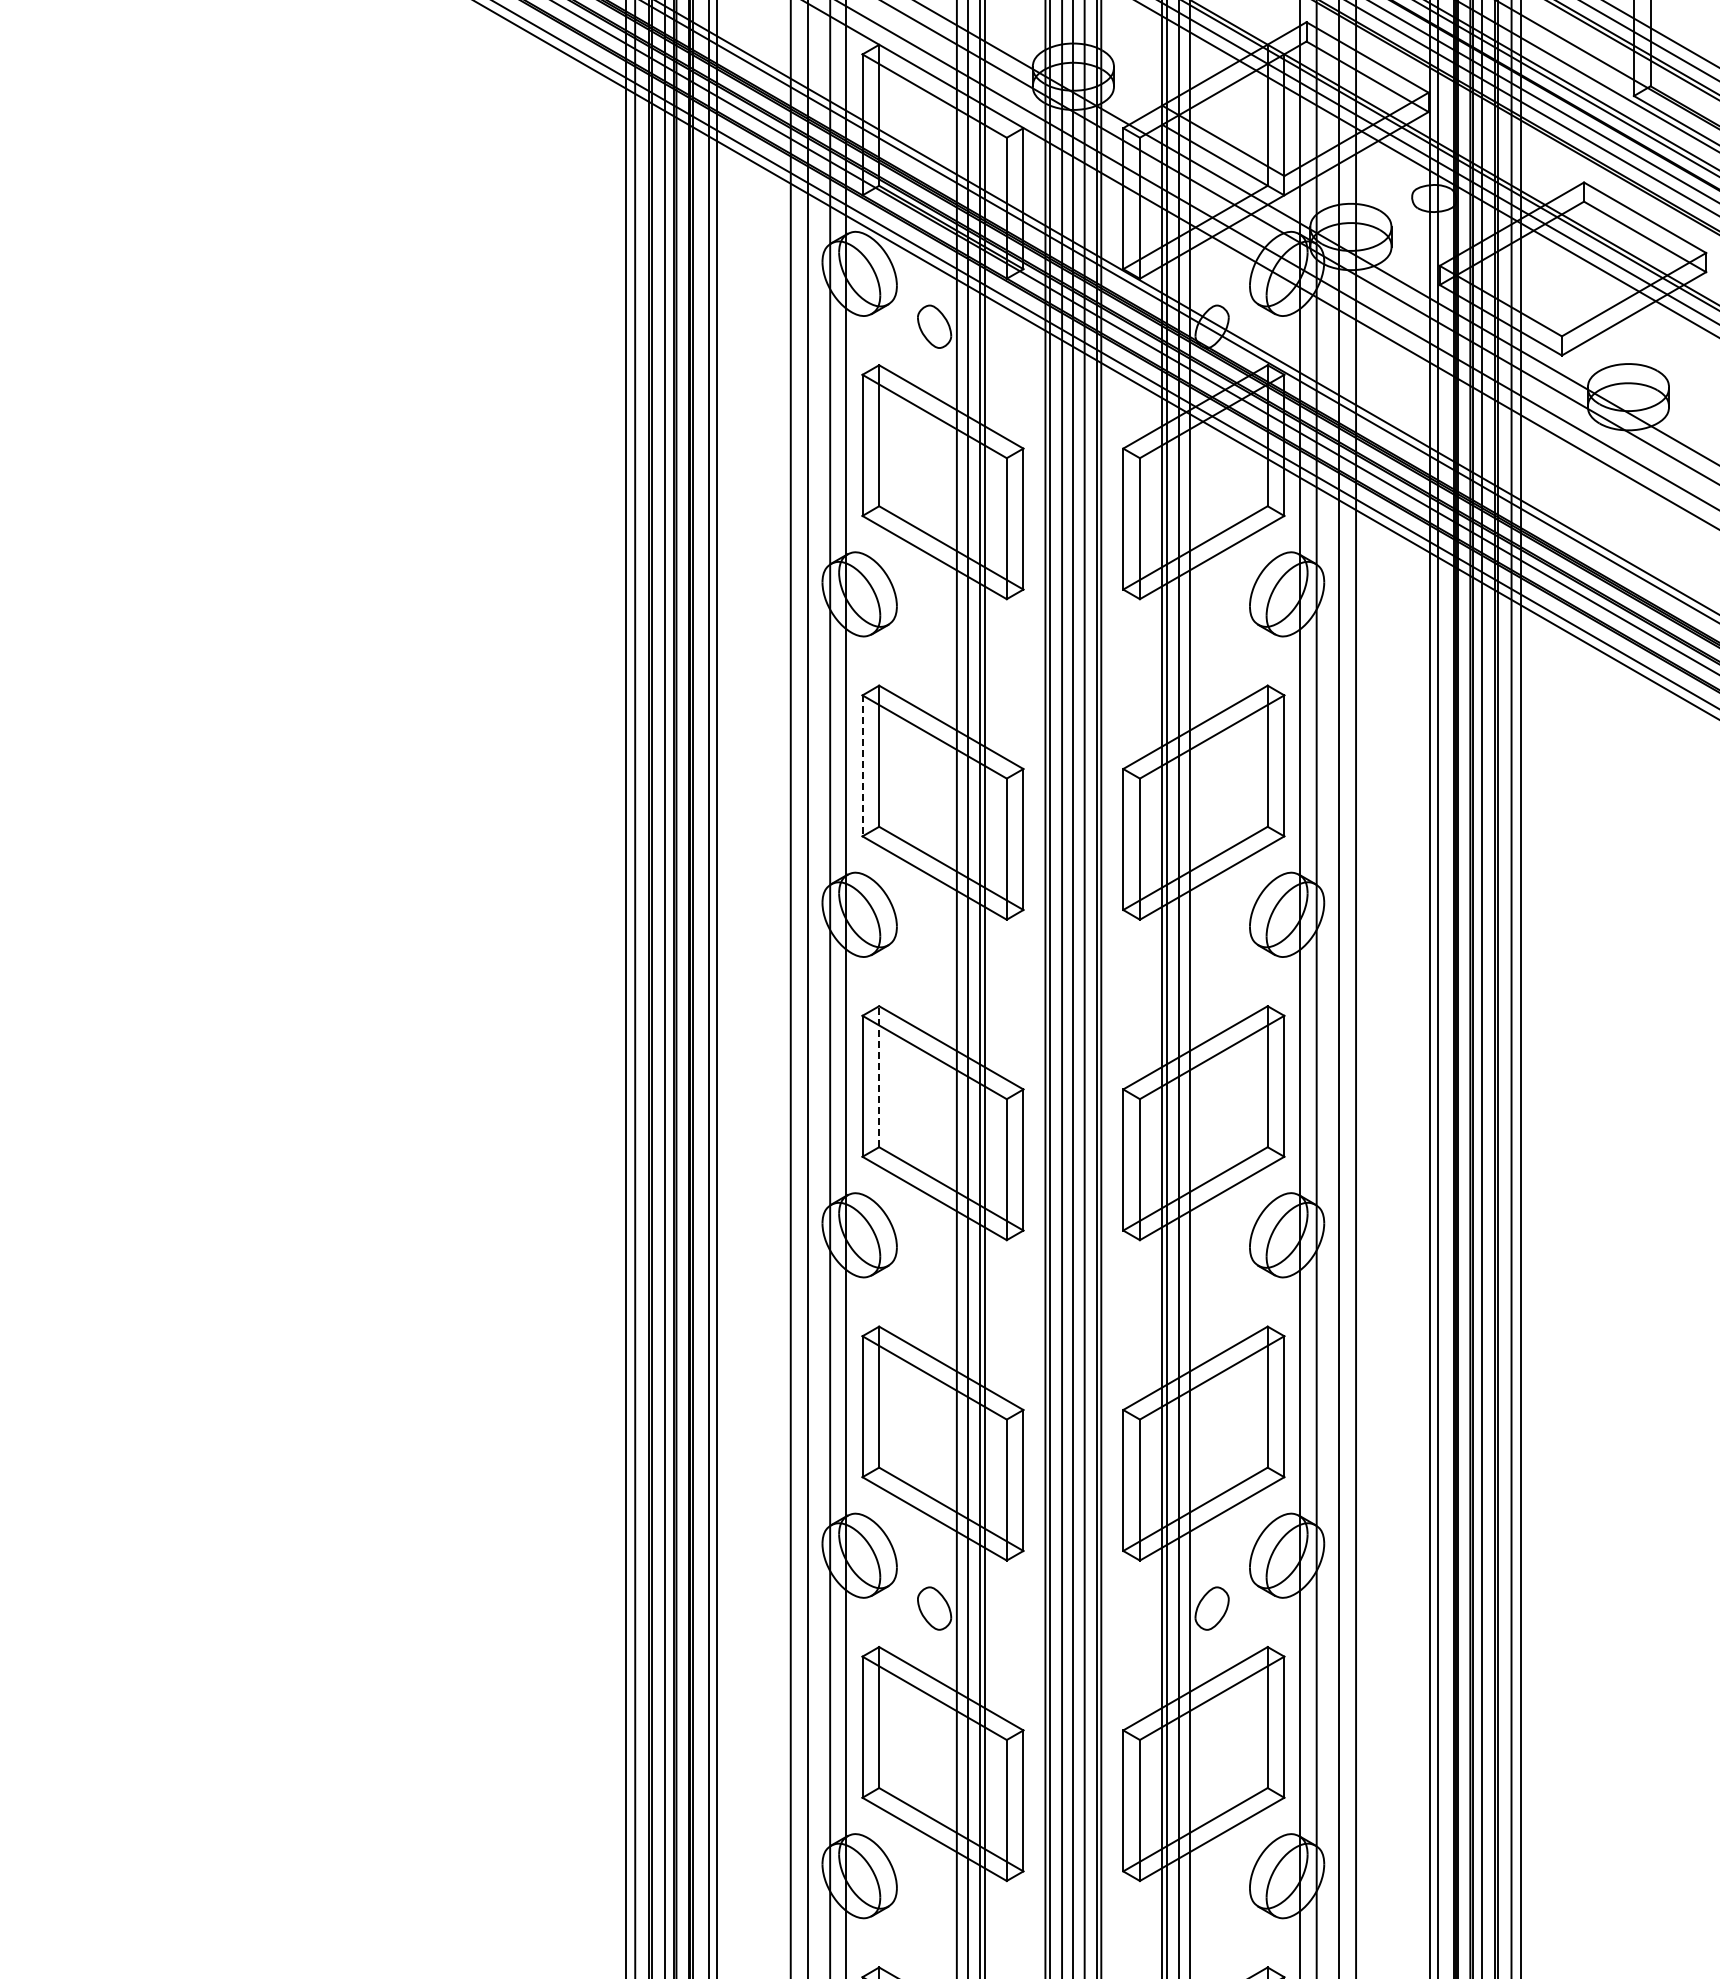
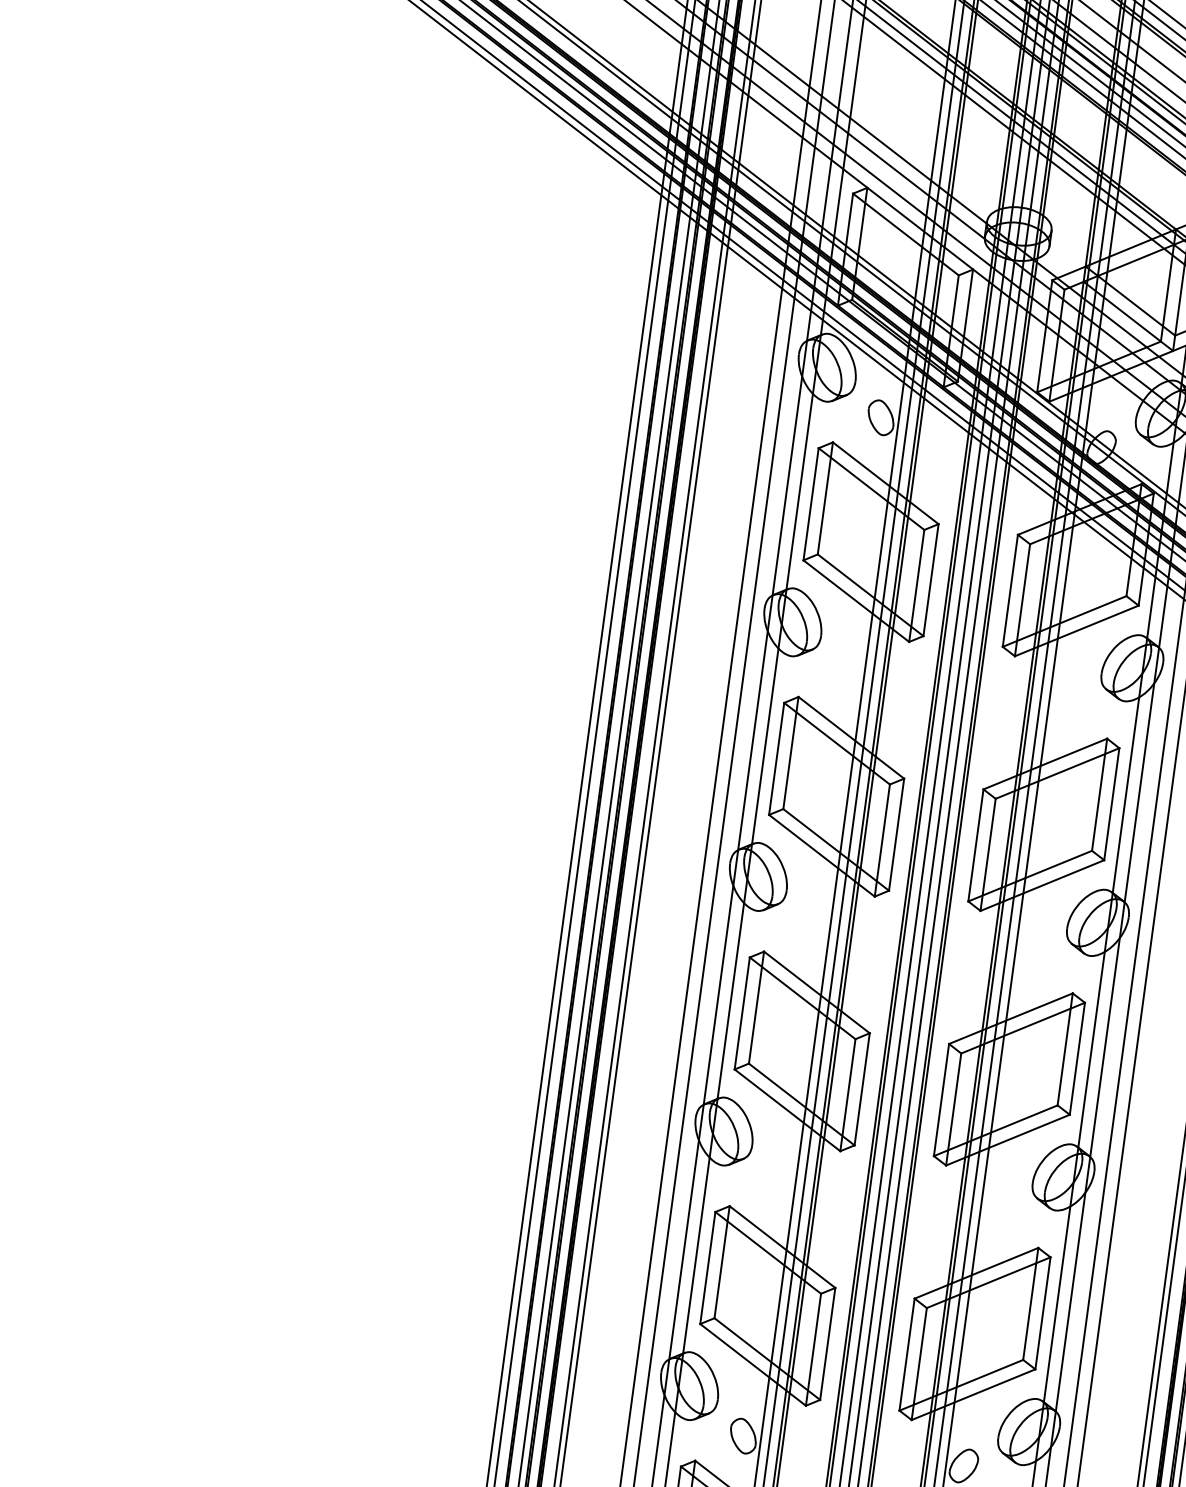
line: (862, 766) -> (776, 759), dashed -> solid
line: (879, 1076) -> (756, 1007), dashed -> solid

